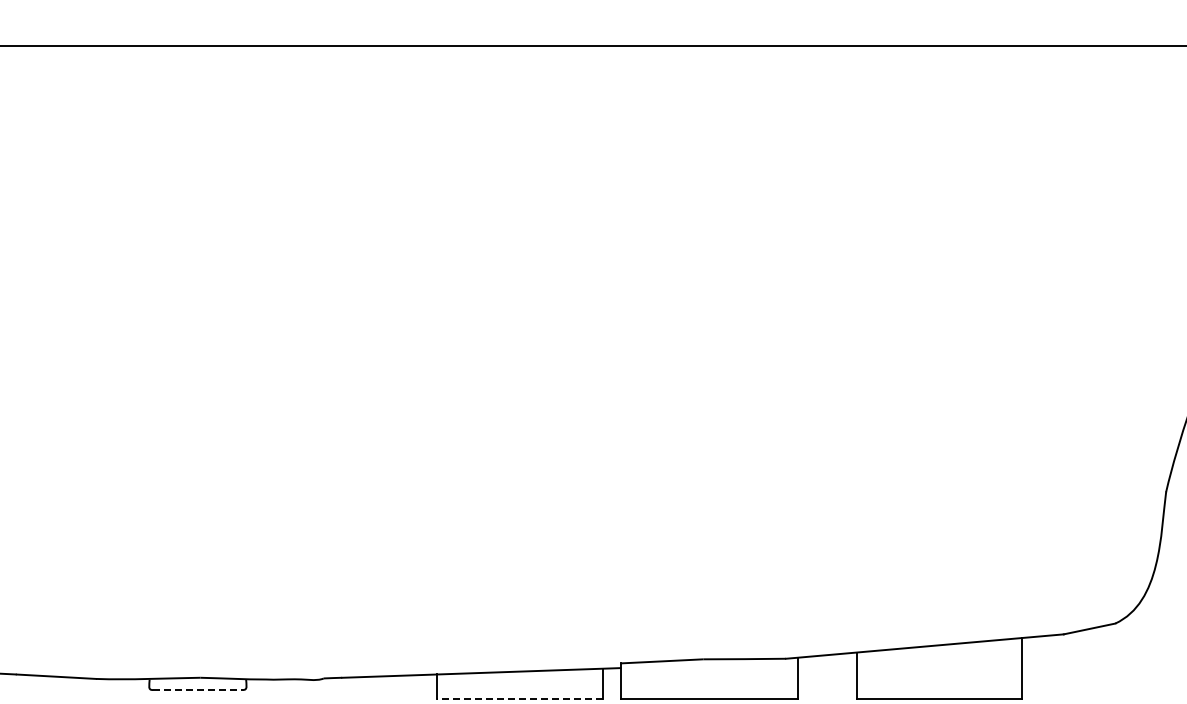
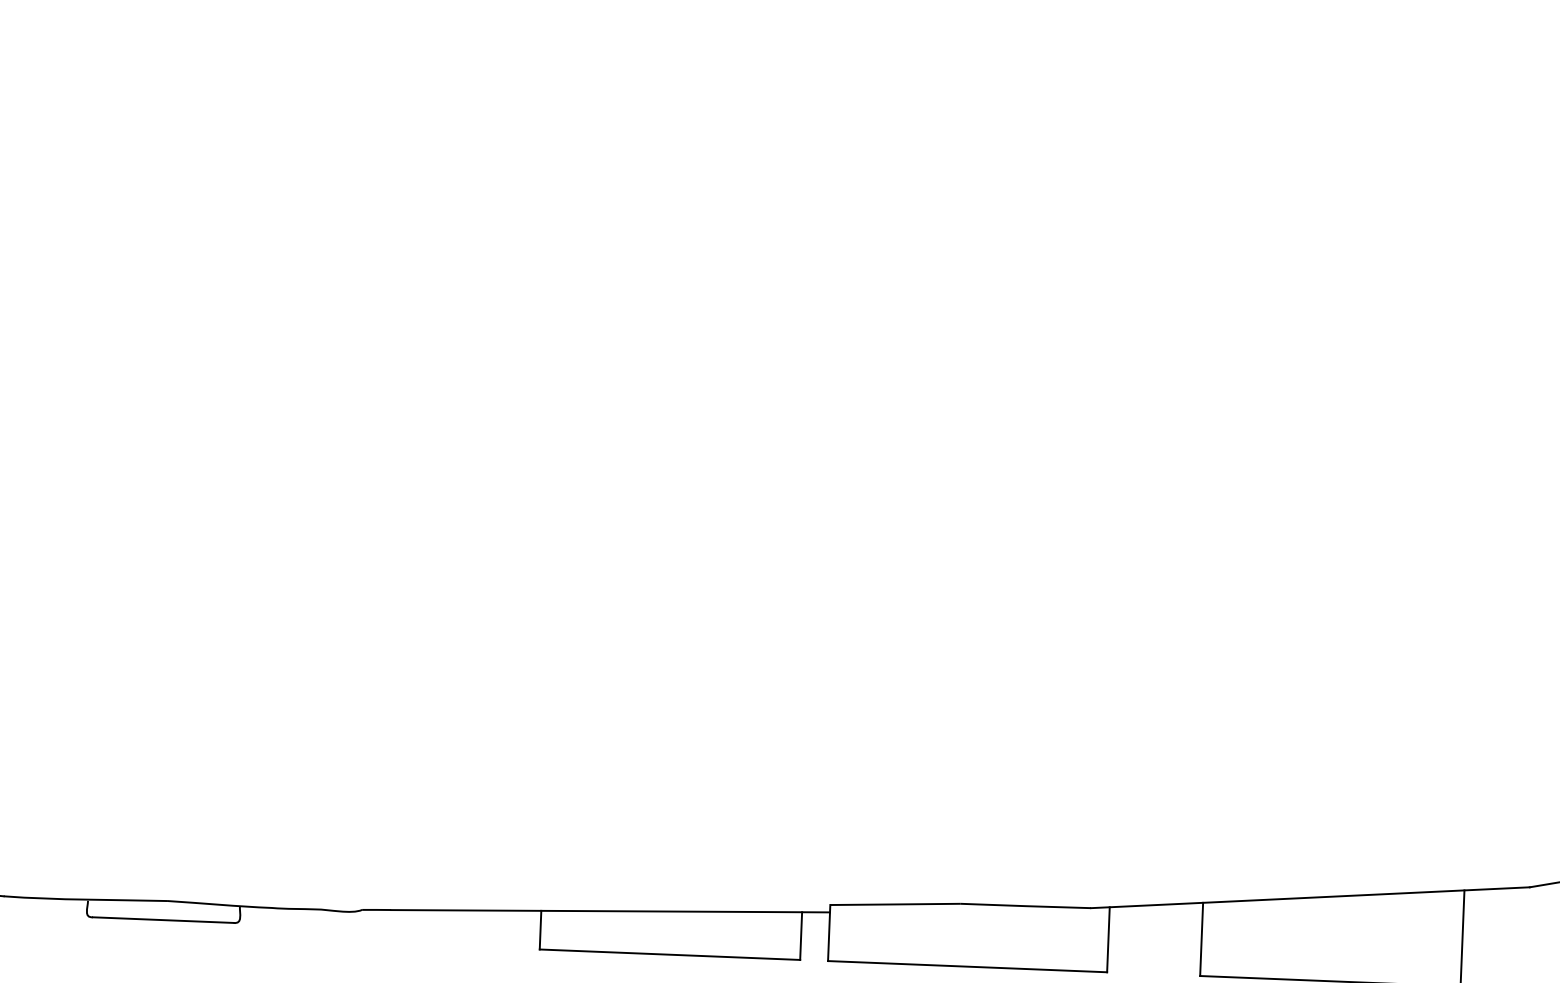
line: (197, 689) -> (162, 919), dashed -> solid
line: (520, 699) -> (670, 955), dashed -> solid

